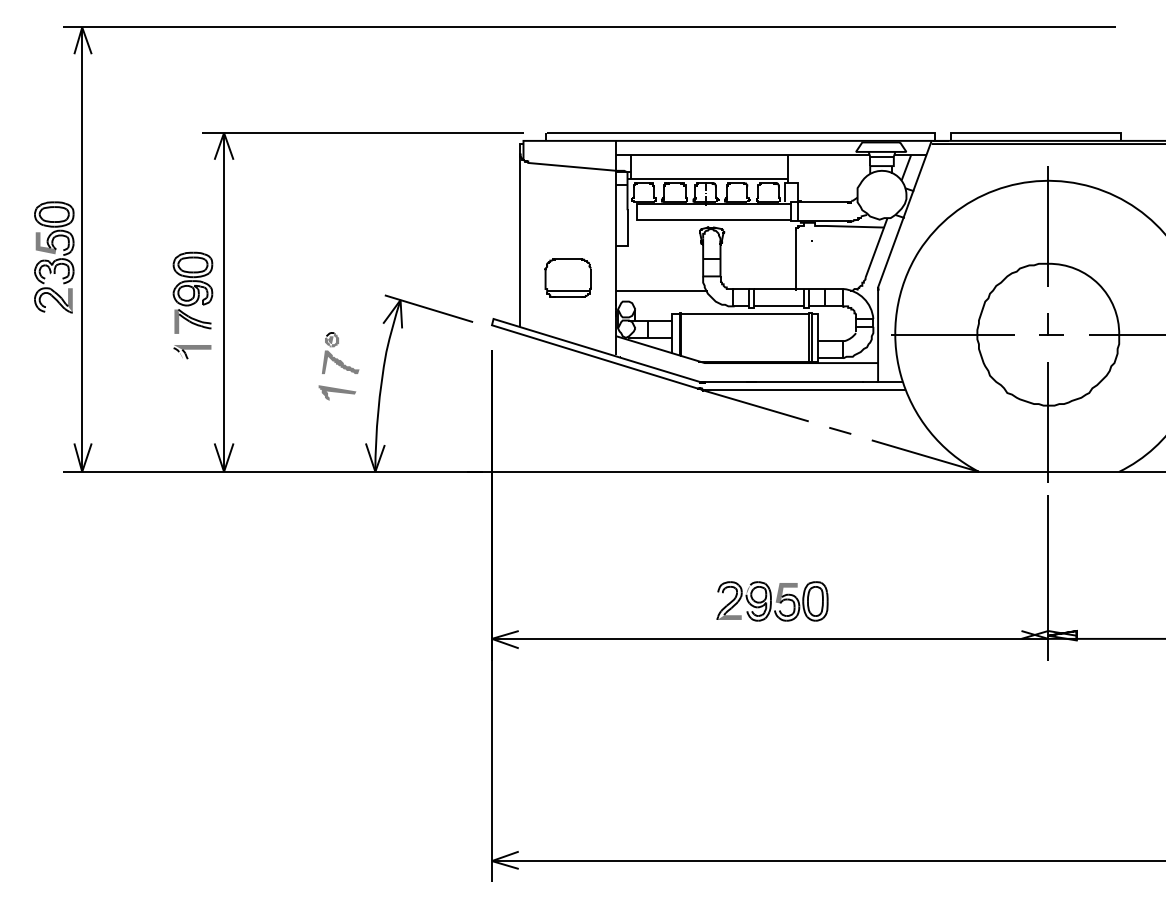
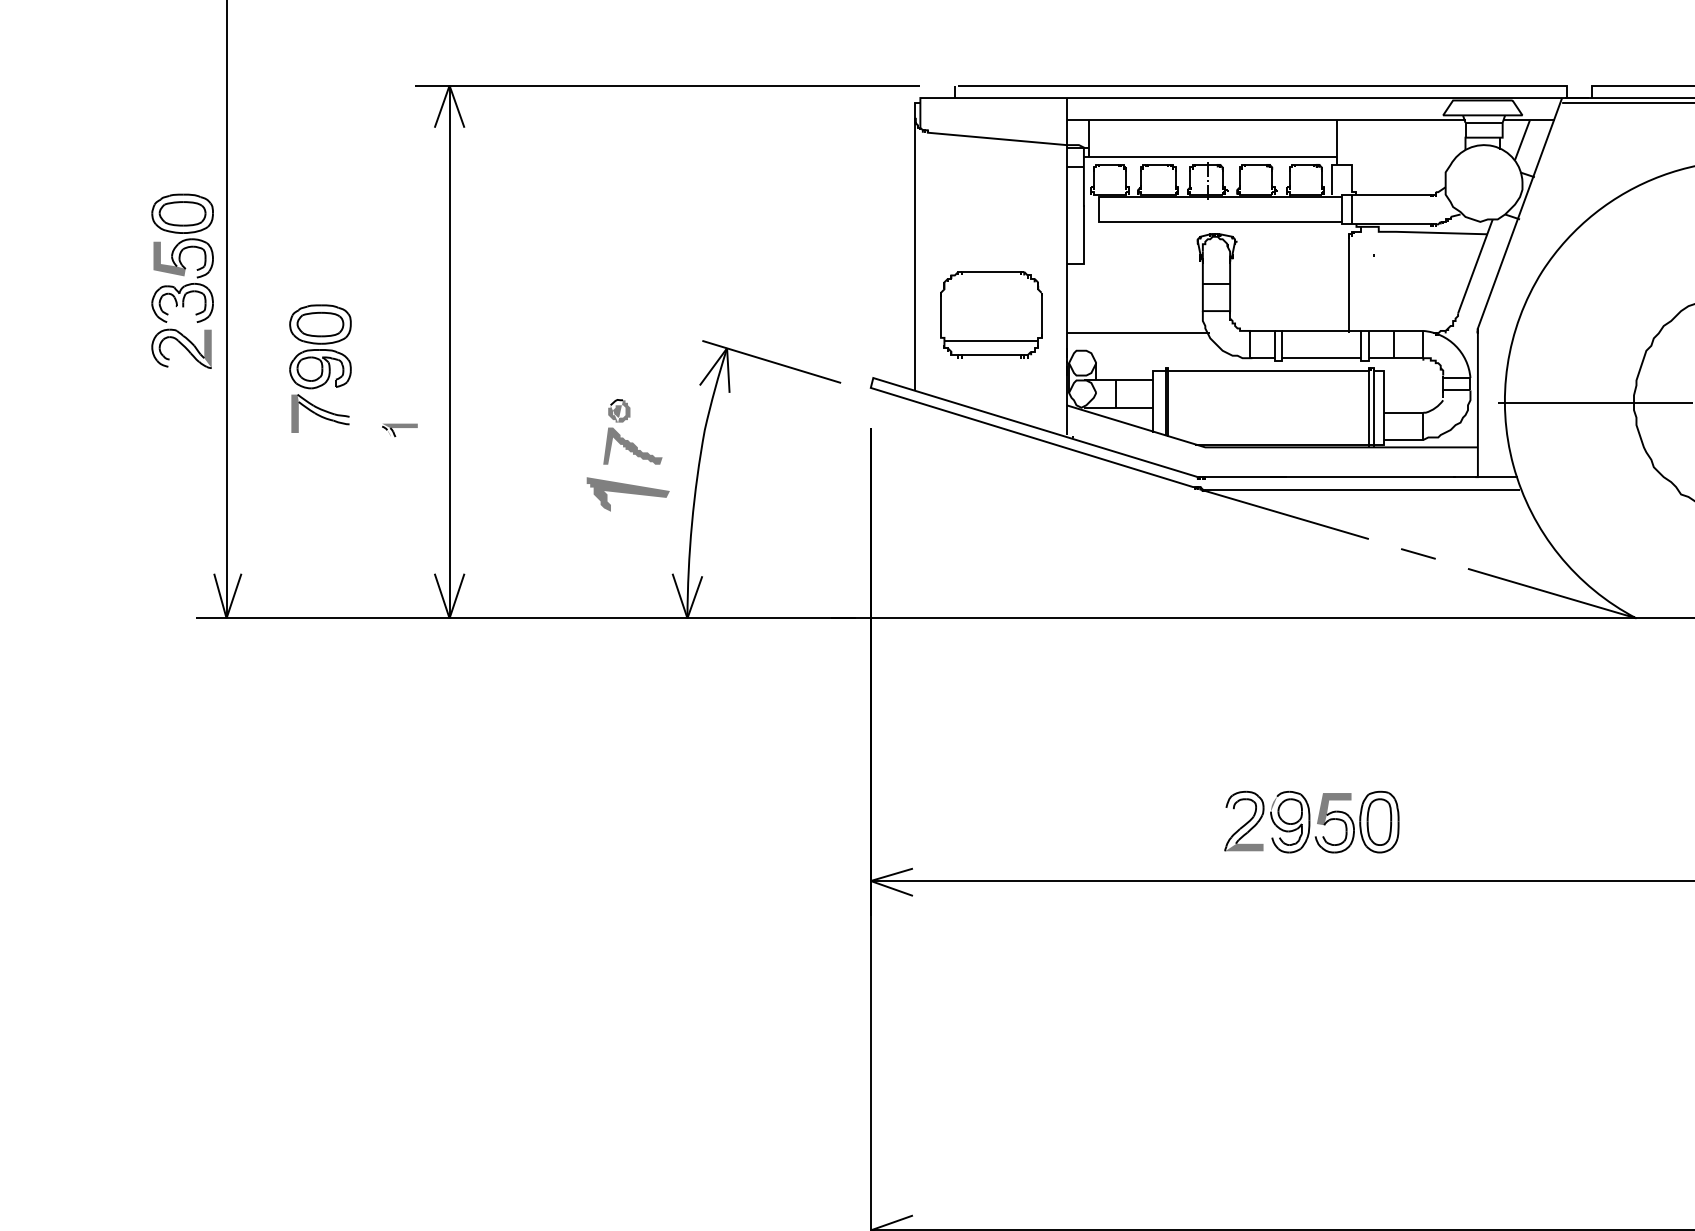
part: (567, 277) -> (989, 312), size x1.4
part: (192, 292) -> (319, 367), moved
part: (192, 352) -> (399, 430), size x0.6
part: (336, 392) -> (626, 493), size x1.4

